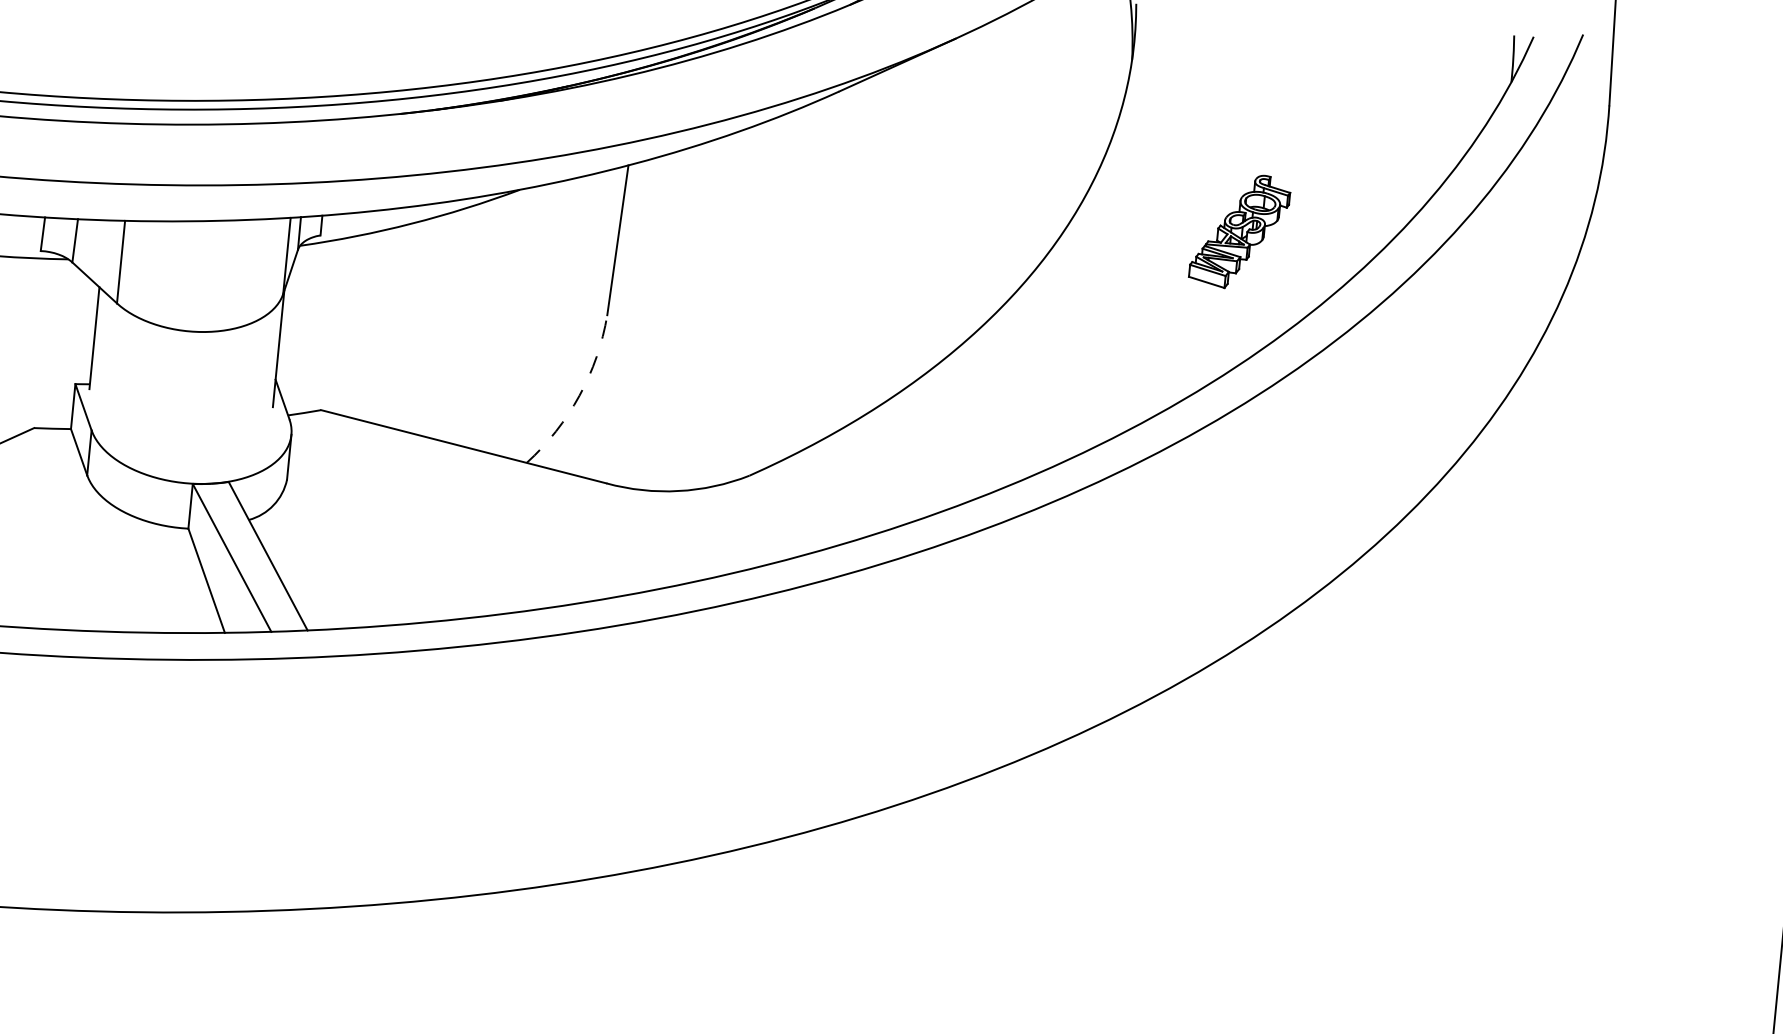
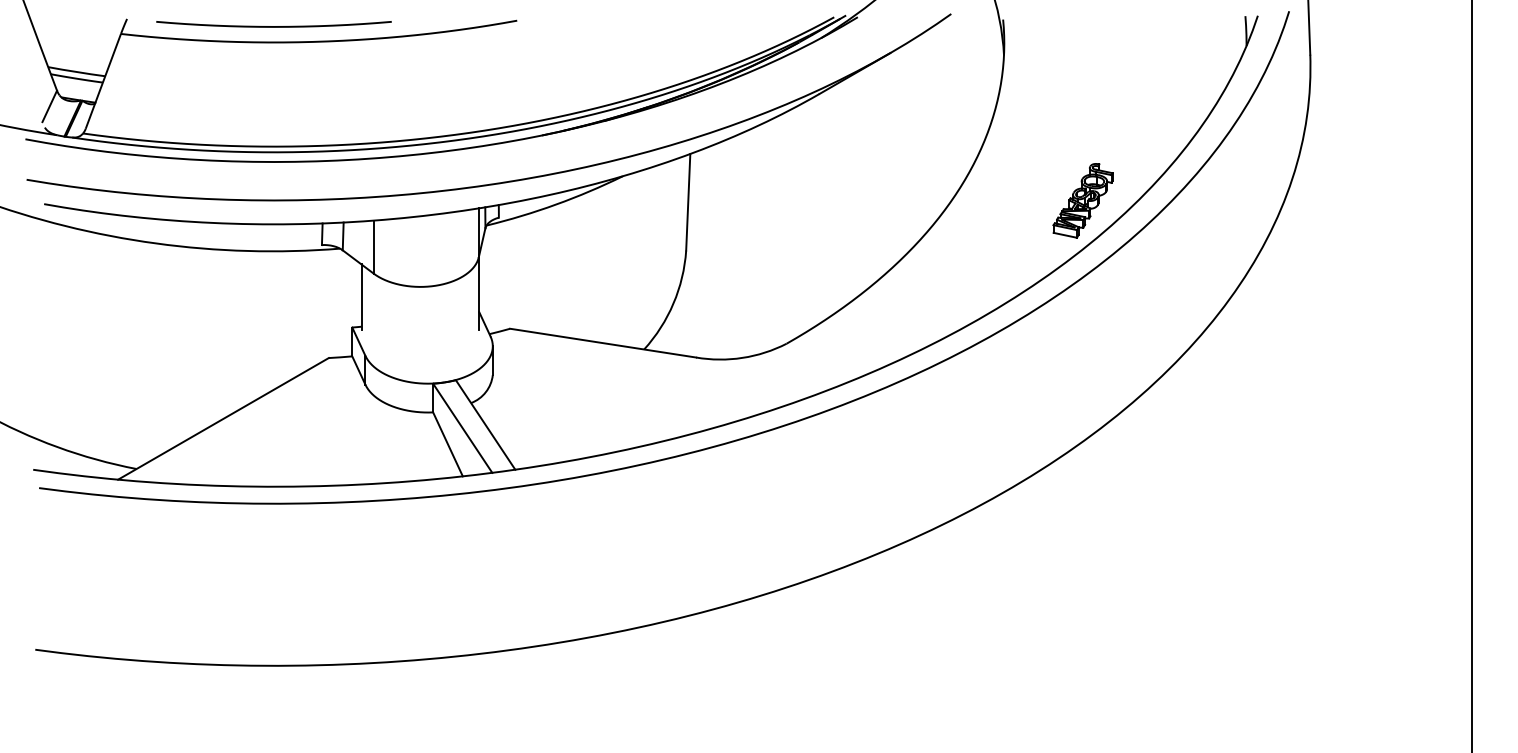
part: (1238, 230) -> (1082, 200), moved
arc: (579, 395) -> (673, 303), dashed -> solid

